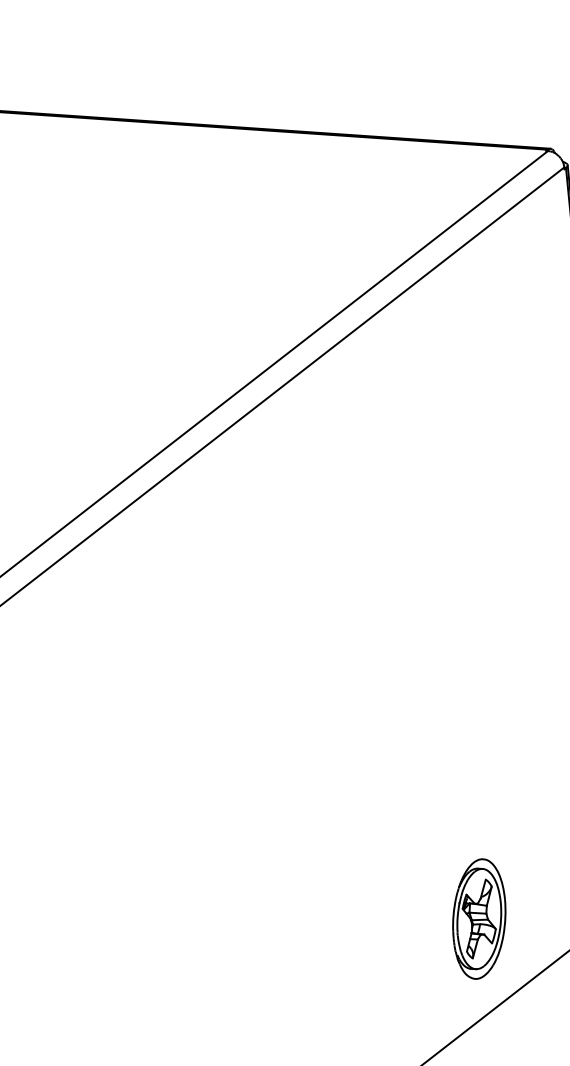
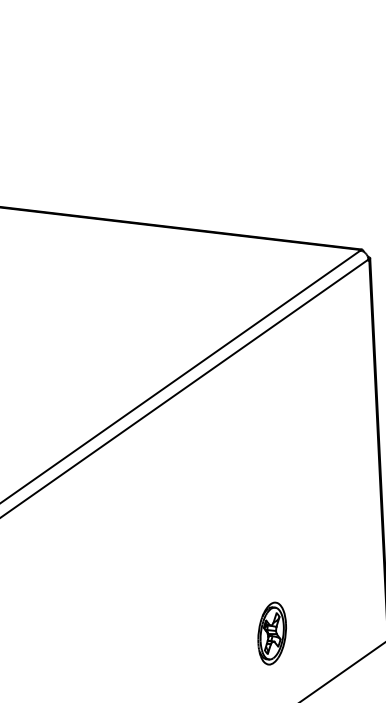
part: (477, 918) -> (271, 633), moved

